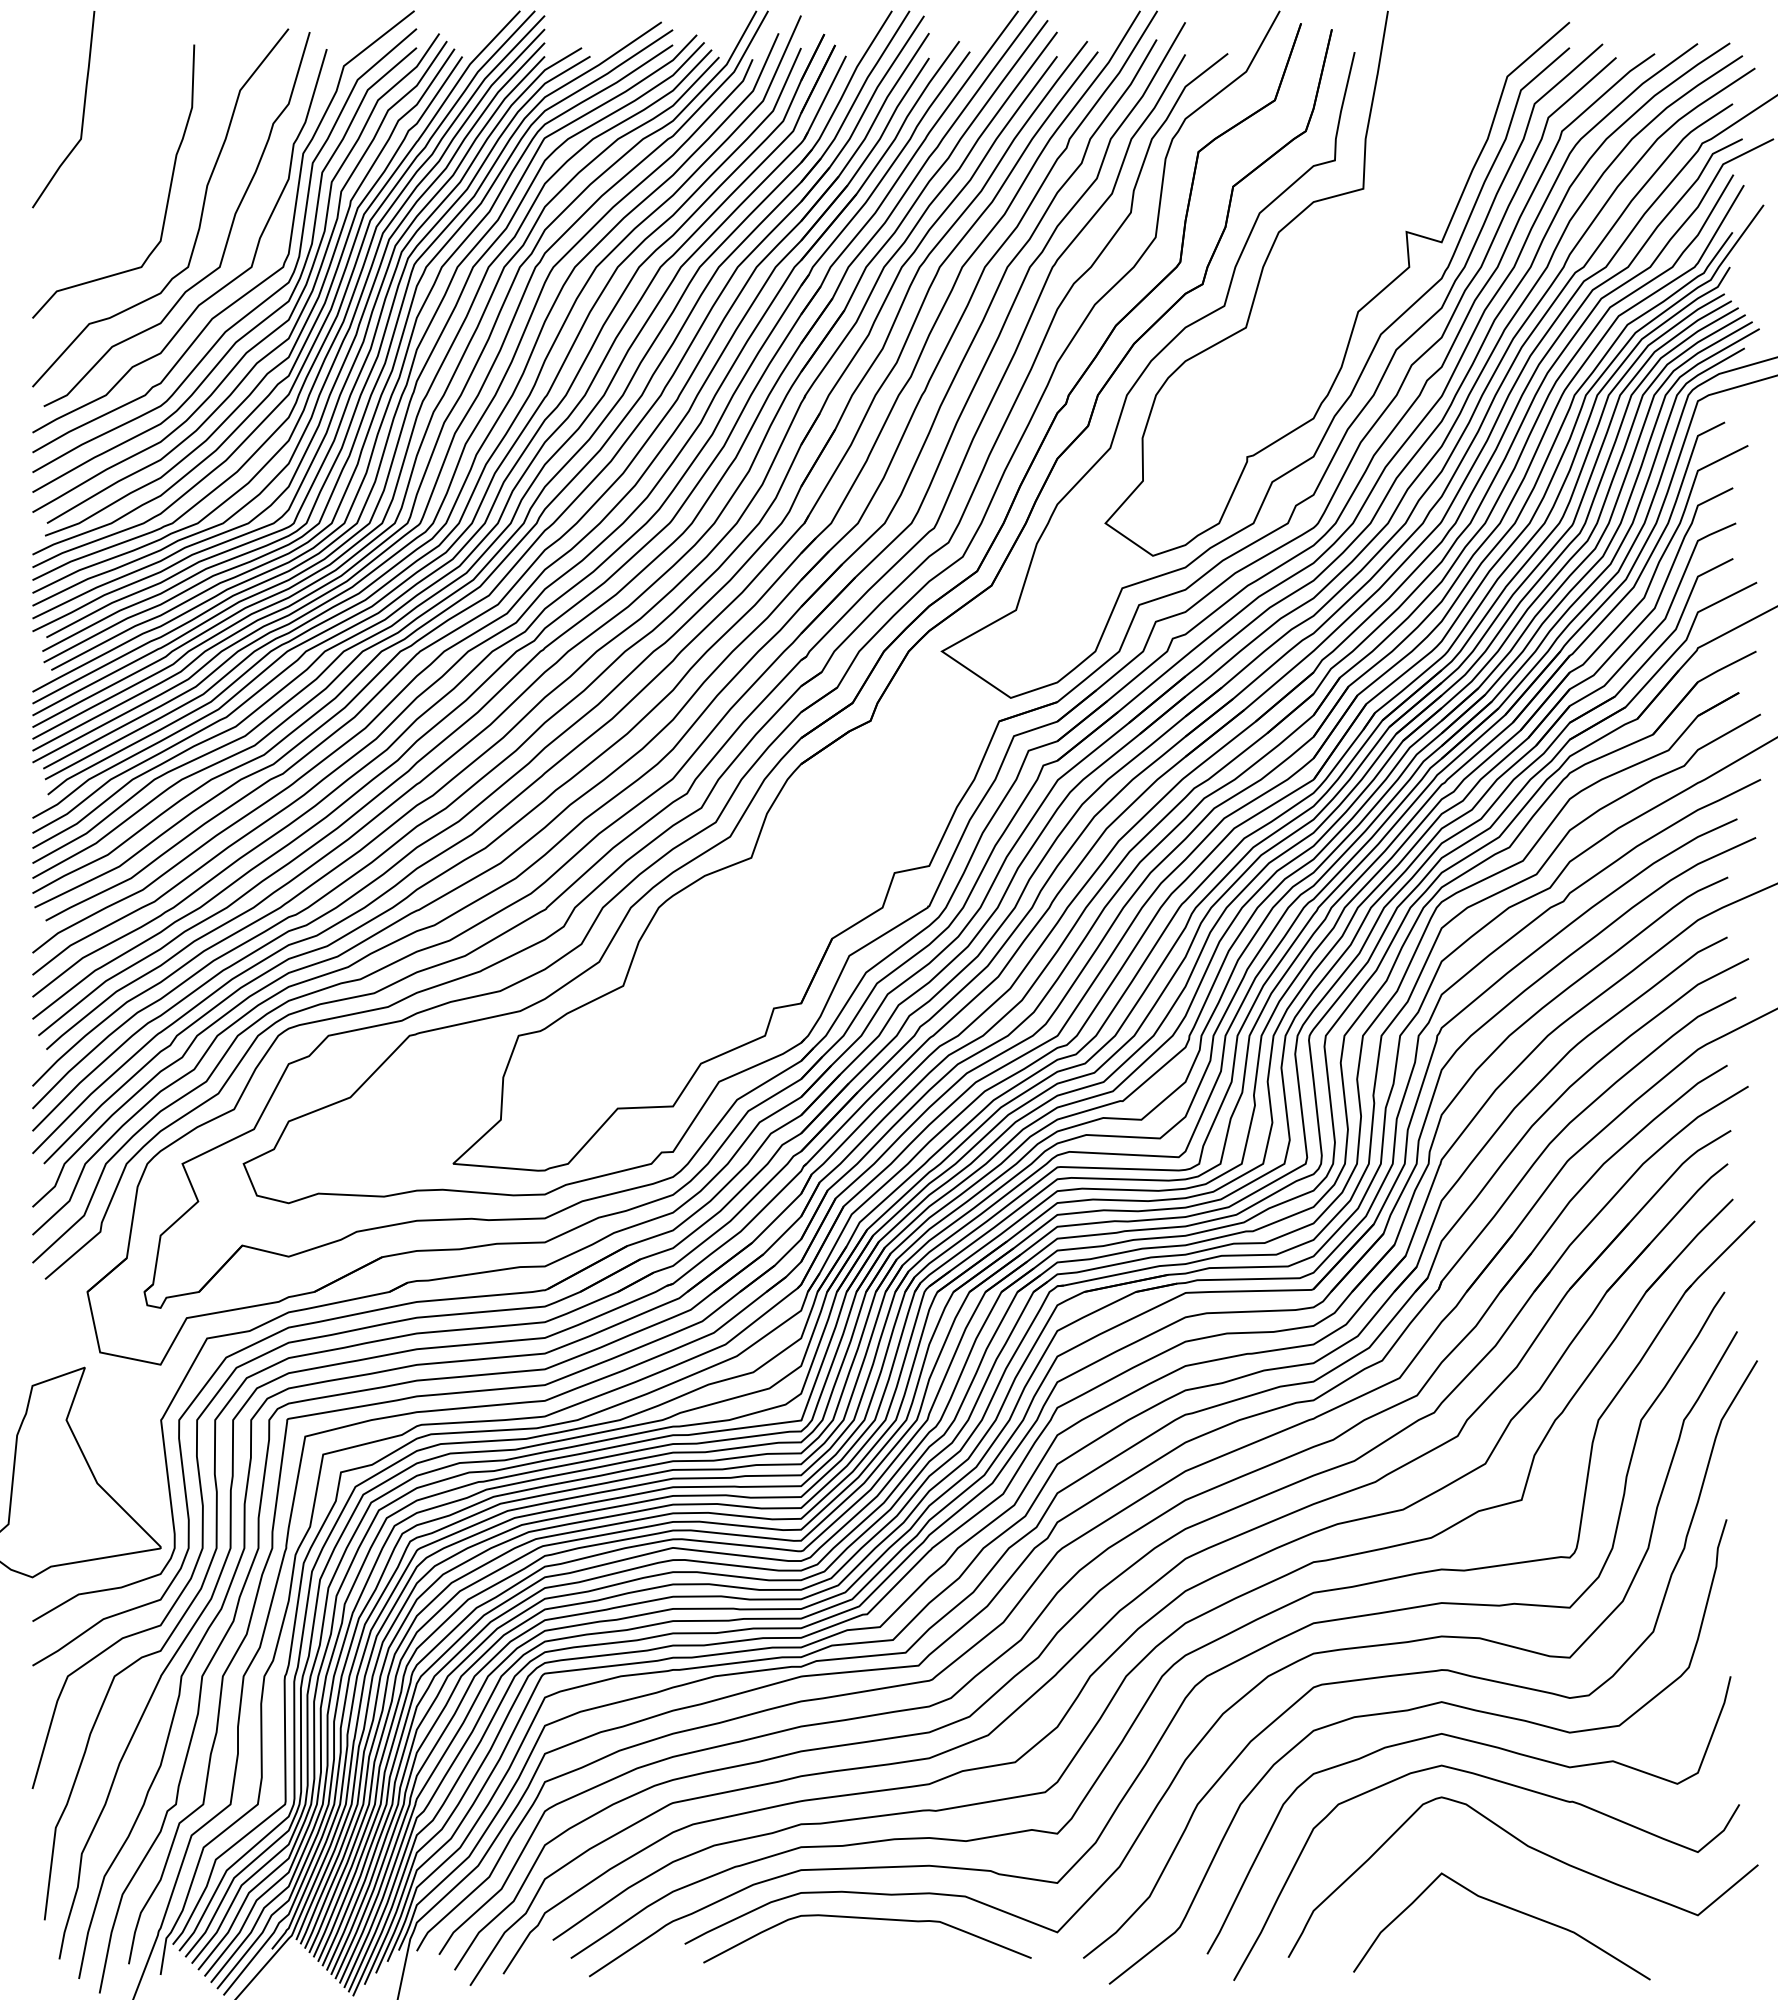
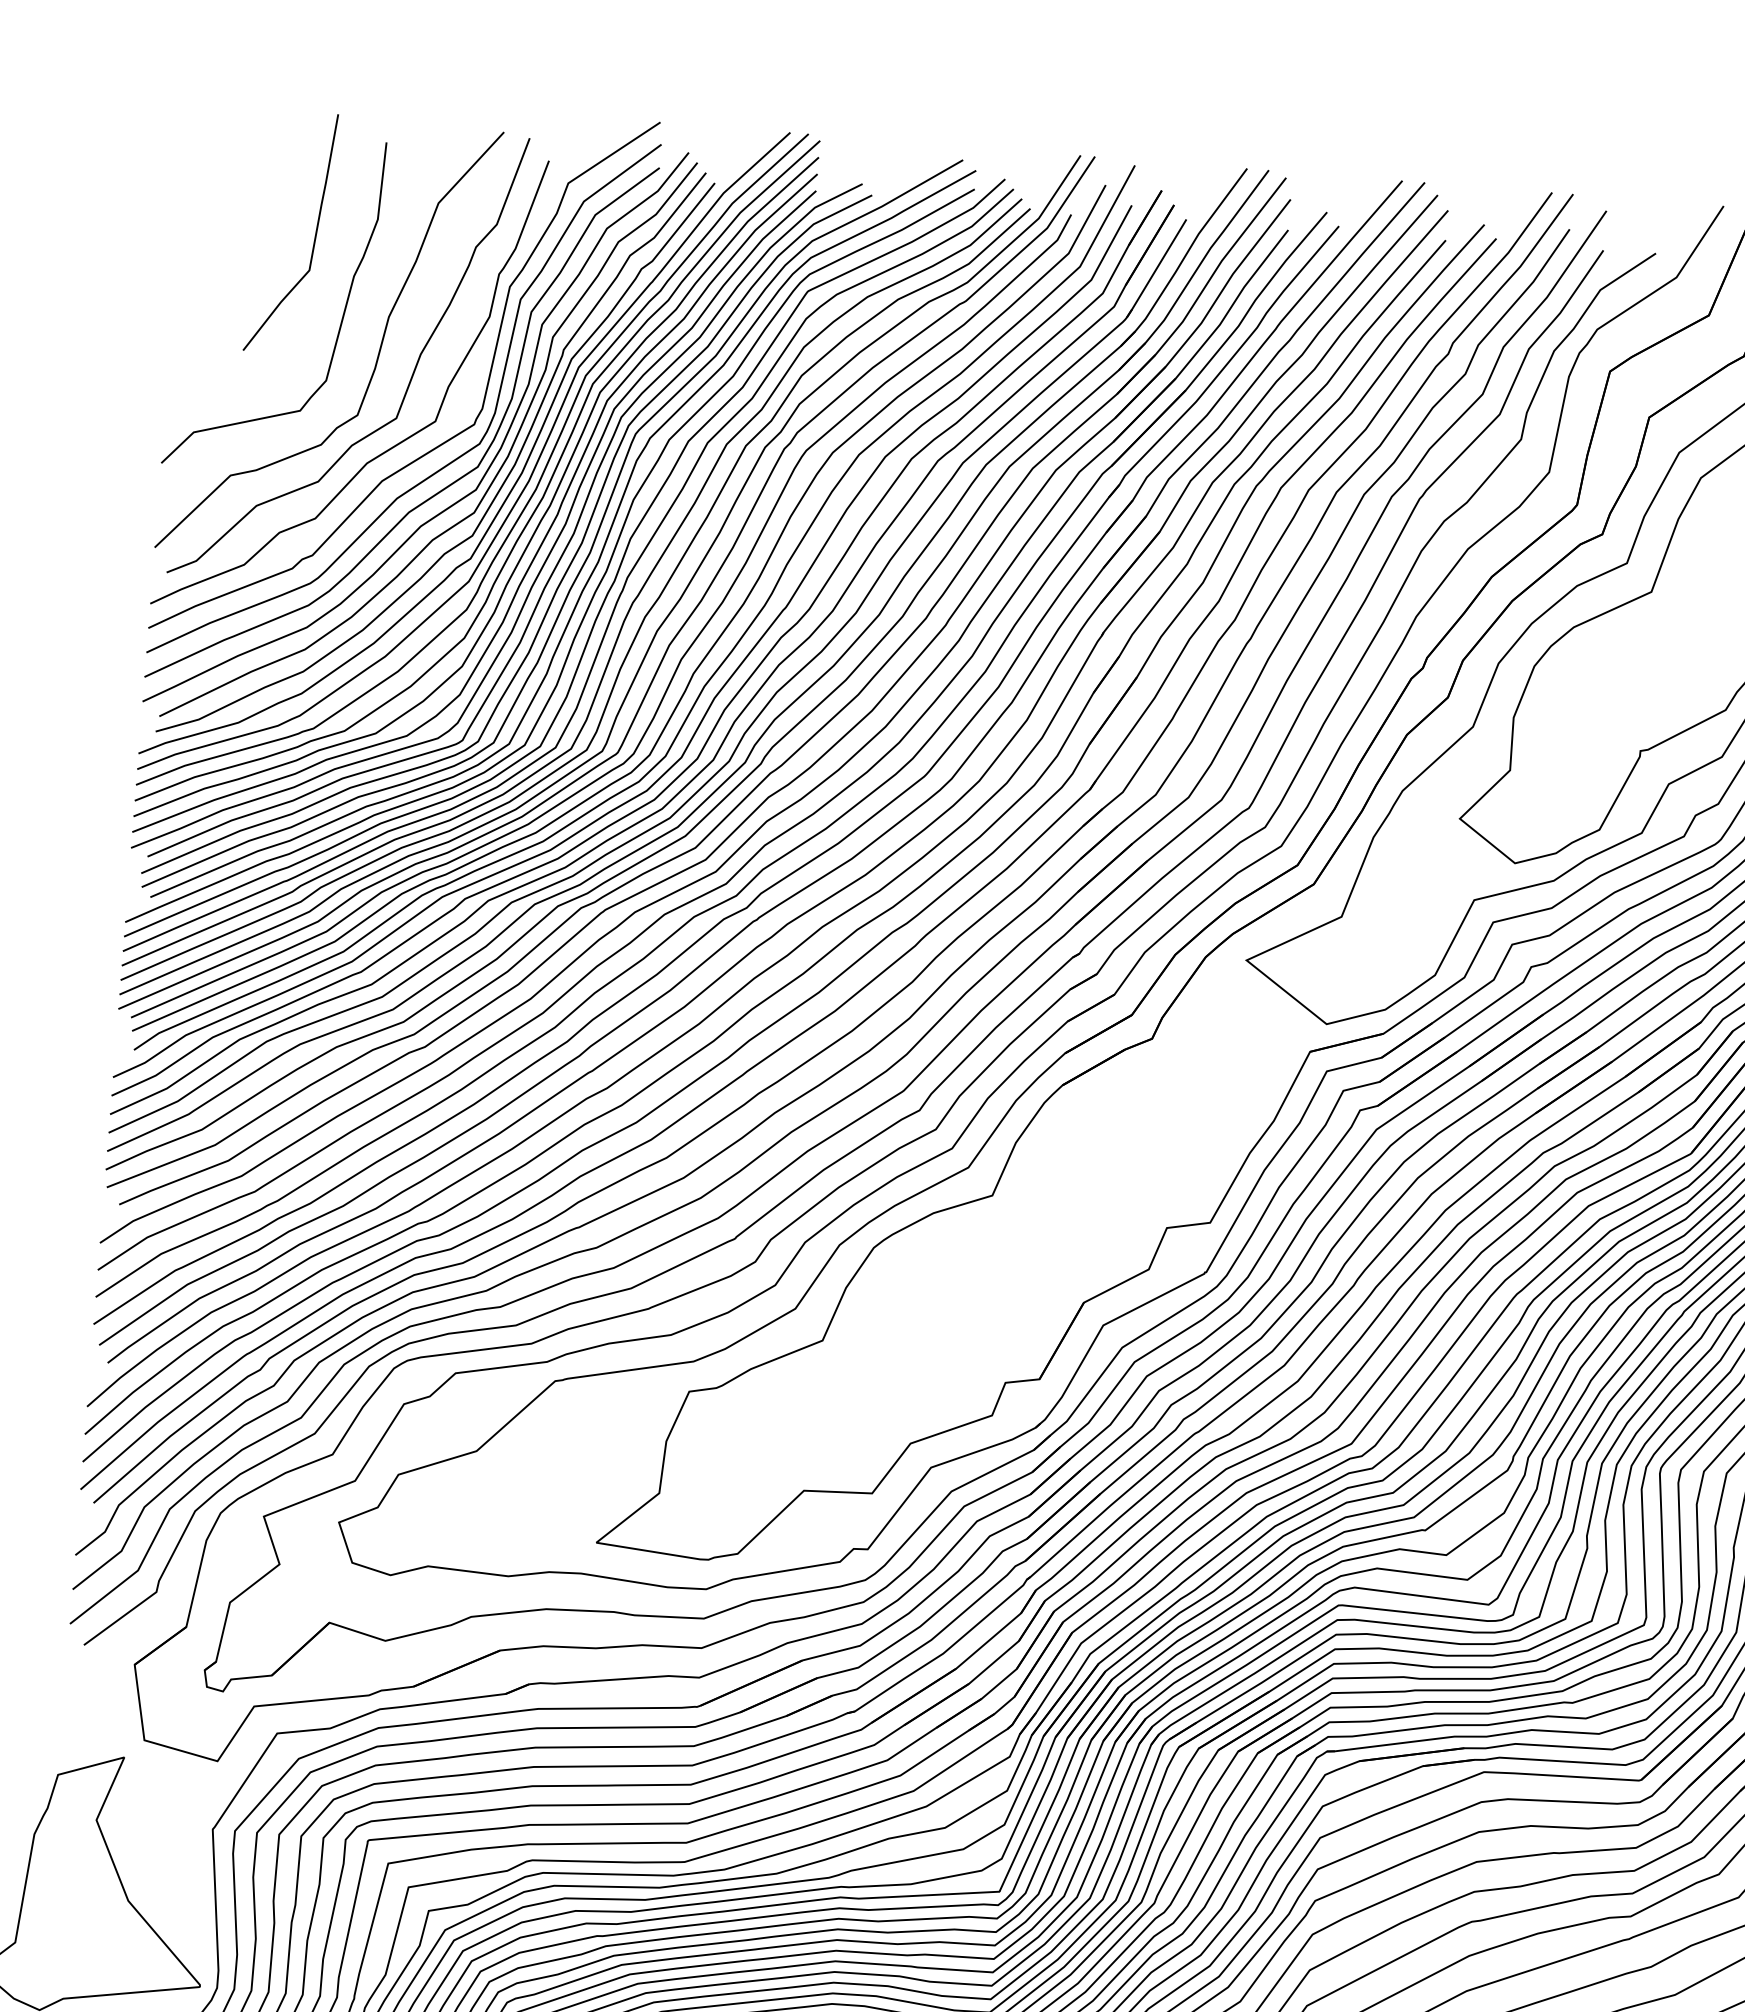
curve: (82, 112) -> (313, 237), moved

